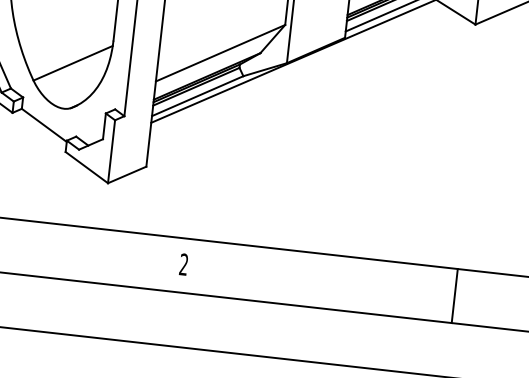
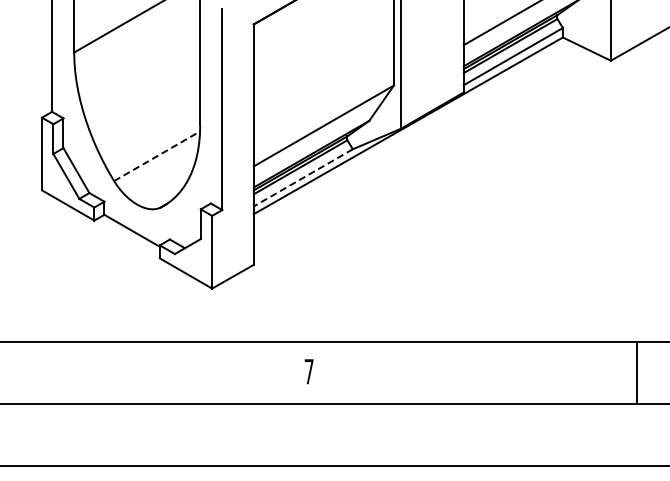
line: (73, 63) -> (157, 156), solid -> dashed
line: (196, 96) -> (302, 178), solid -> dashed
text: (183, 264) -> (308, 371), 2 -> 7
line: (454, 295) -> (636, 372), moved

